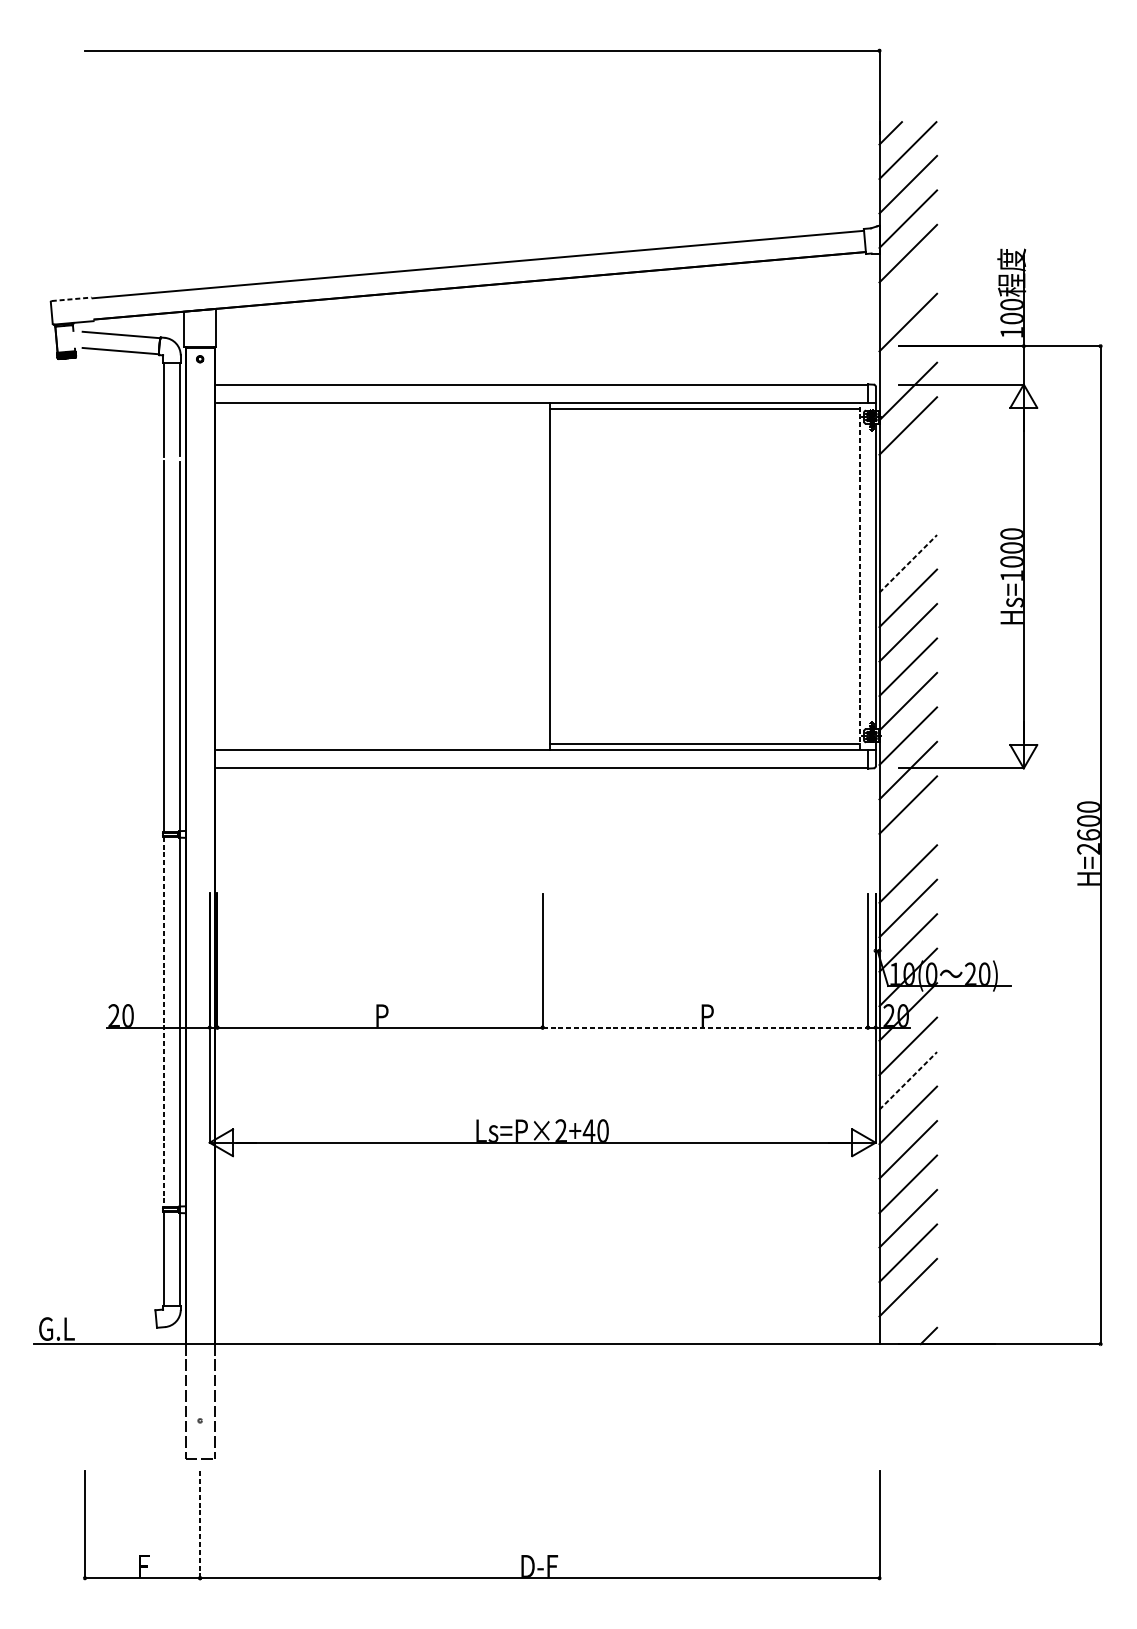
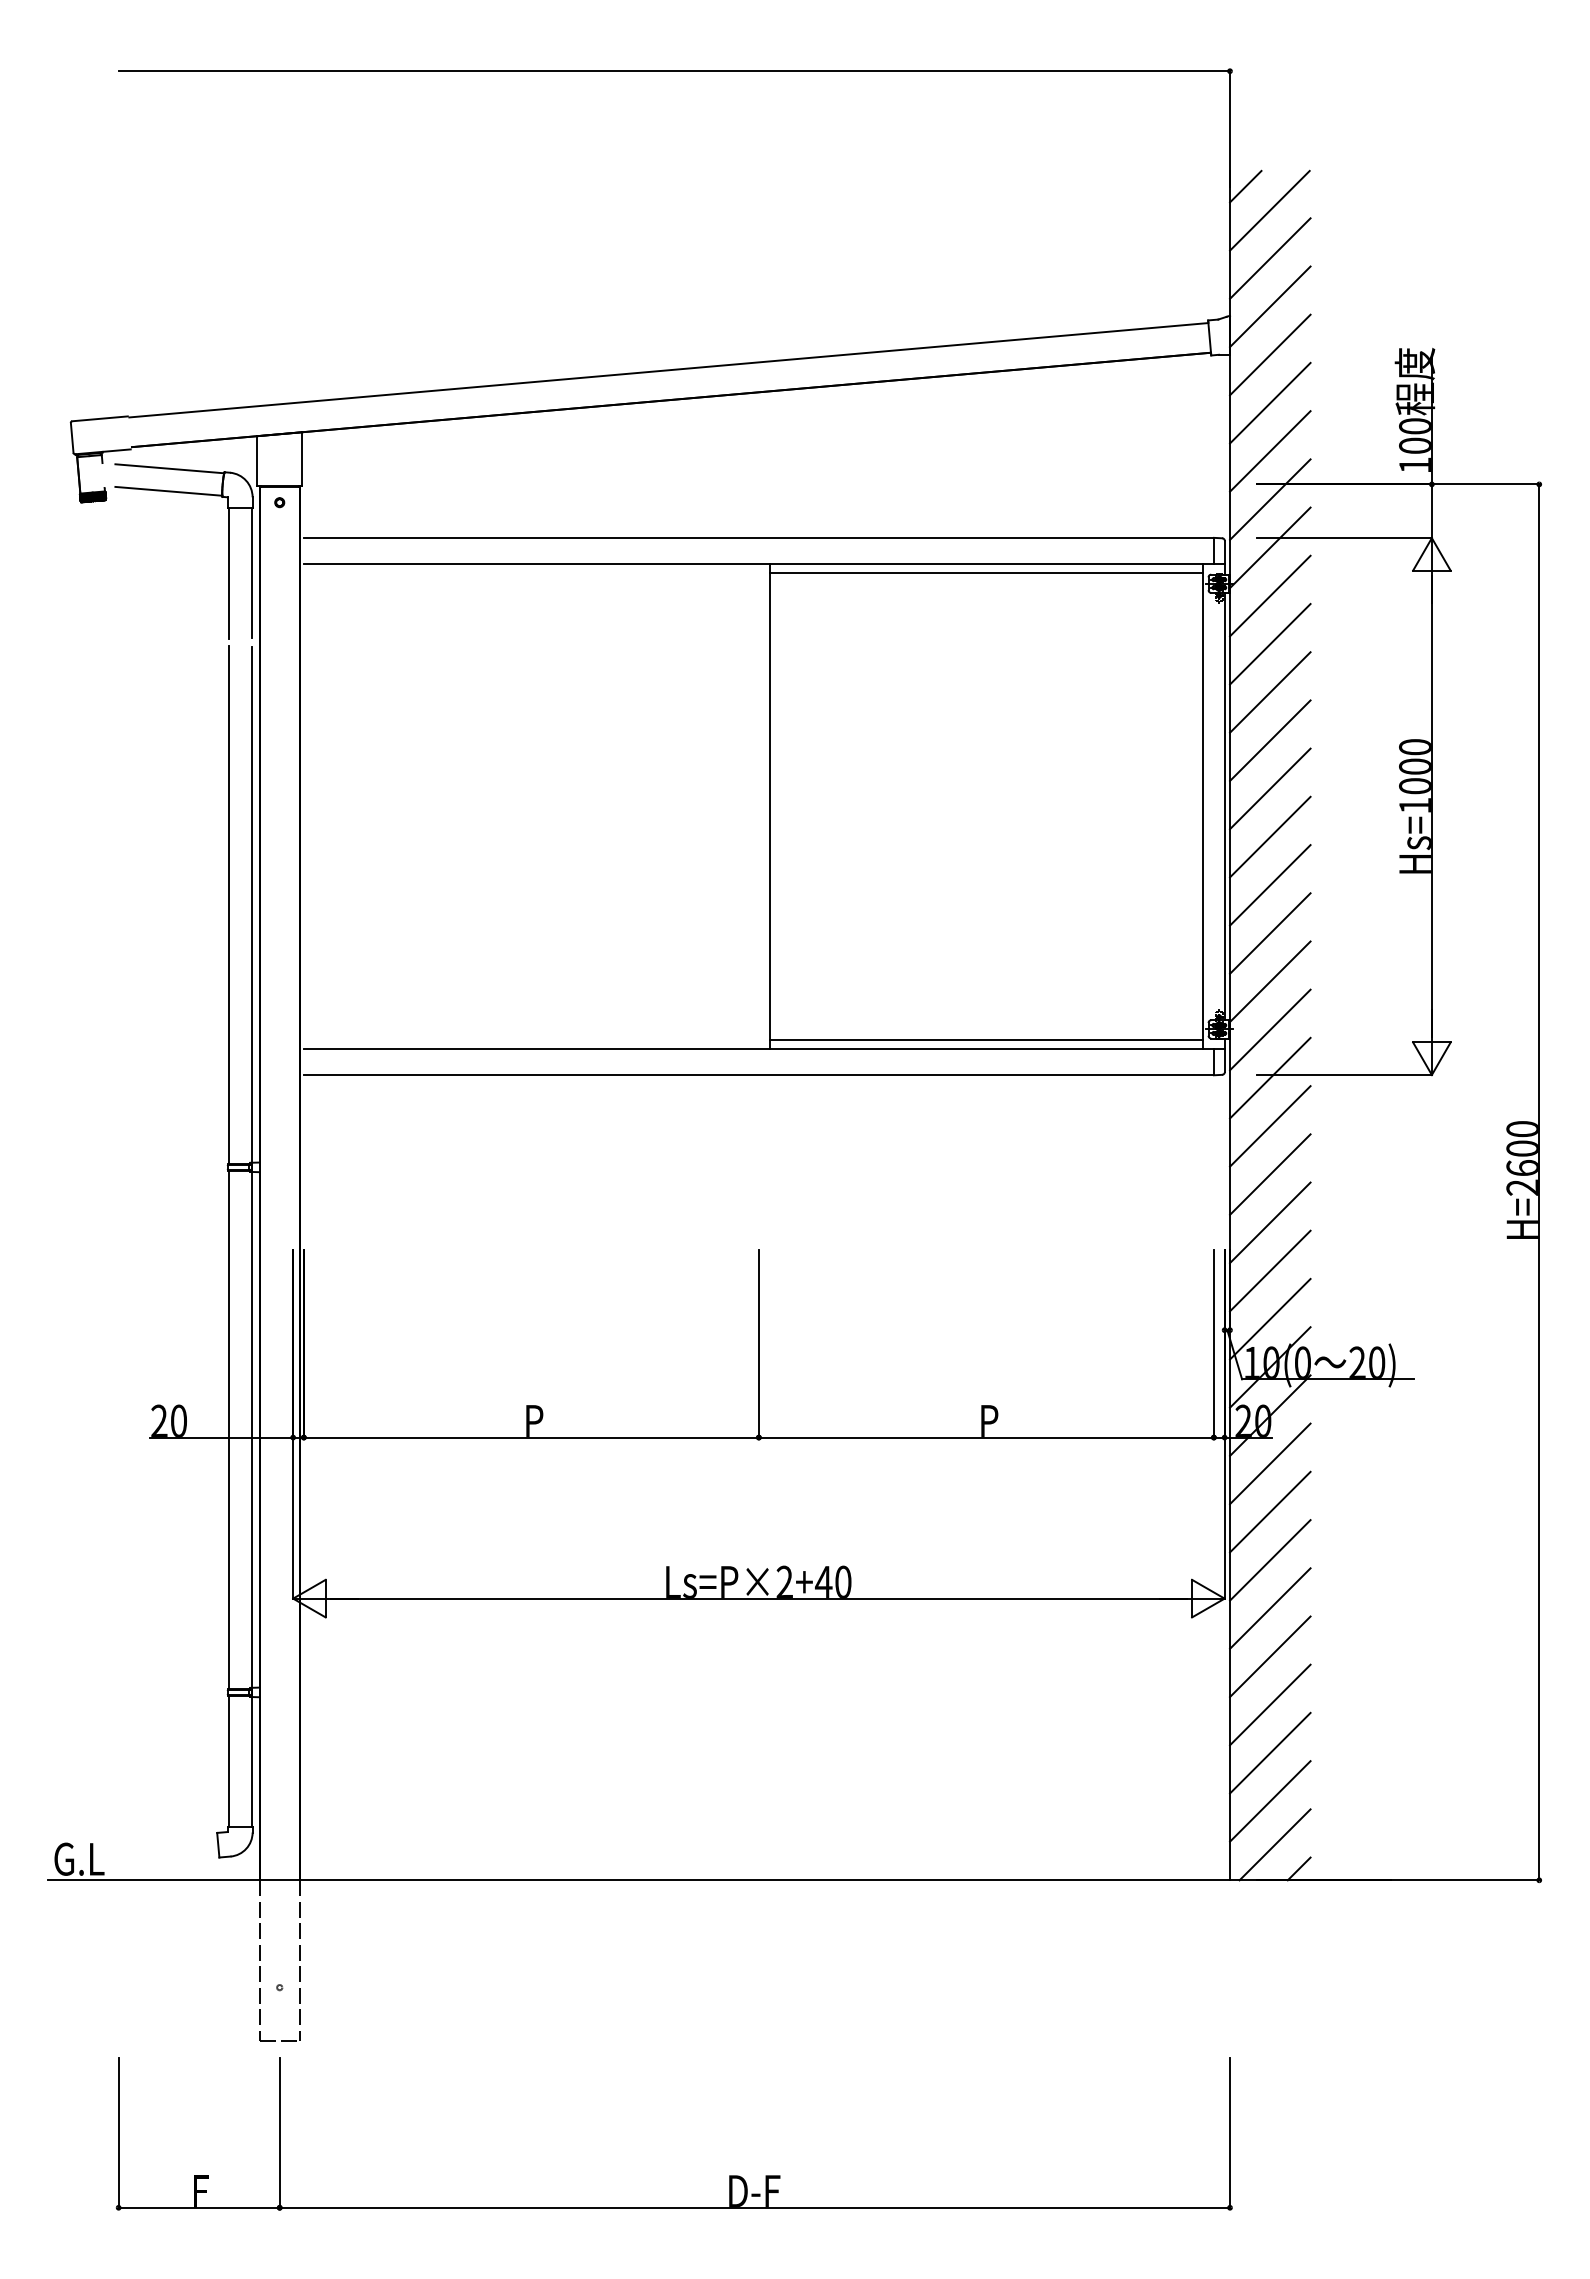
line: (908, 287) -> (1270, 402), added
line: (72, 299) -> (100, 418), dashed -> solid
line: (908, 356) -> (1270, 499), added
line: (908, 460) -> (1270, 644), added
line: (908, 494) -> (1270, 692), added
line: (908, 529) -> (1270, 740), added
line: (908, 563) -> (1270, 788), dashed -> solid
line: (860, 576) -> (1203, 806), dashed -> solid
line: (908, 839) -> (1270, 1174), added
line: (164, 1022) -> (229, 1430), dashed -> solid
line: (705, 1027) -> (986, 1437), dashed -> solid
line: (908, 1081) -> (1270, 1512), dashed -> solid
line: (911, 1318) -> (1274, 1844), added
line: (199, 1525) -> (279, 2133), dashed -> solid

